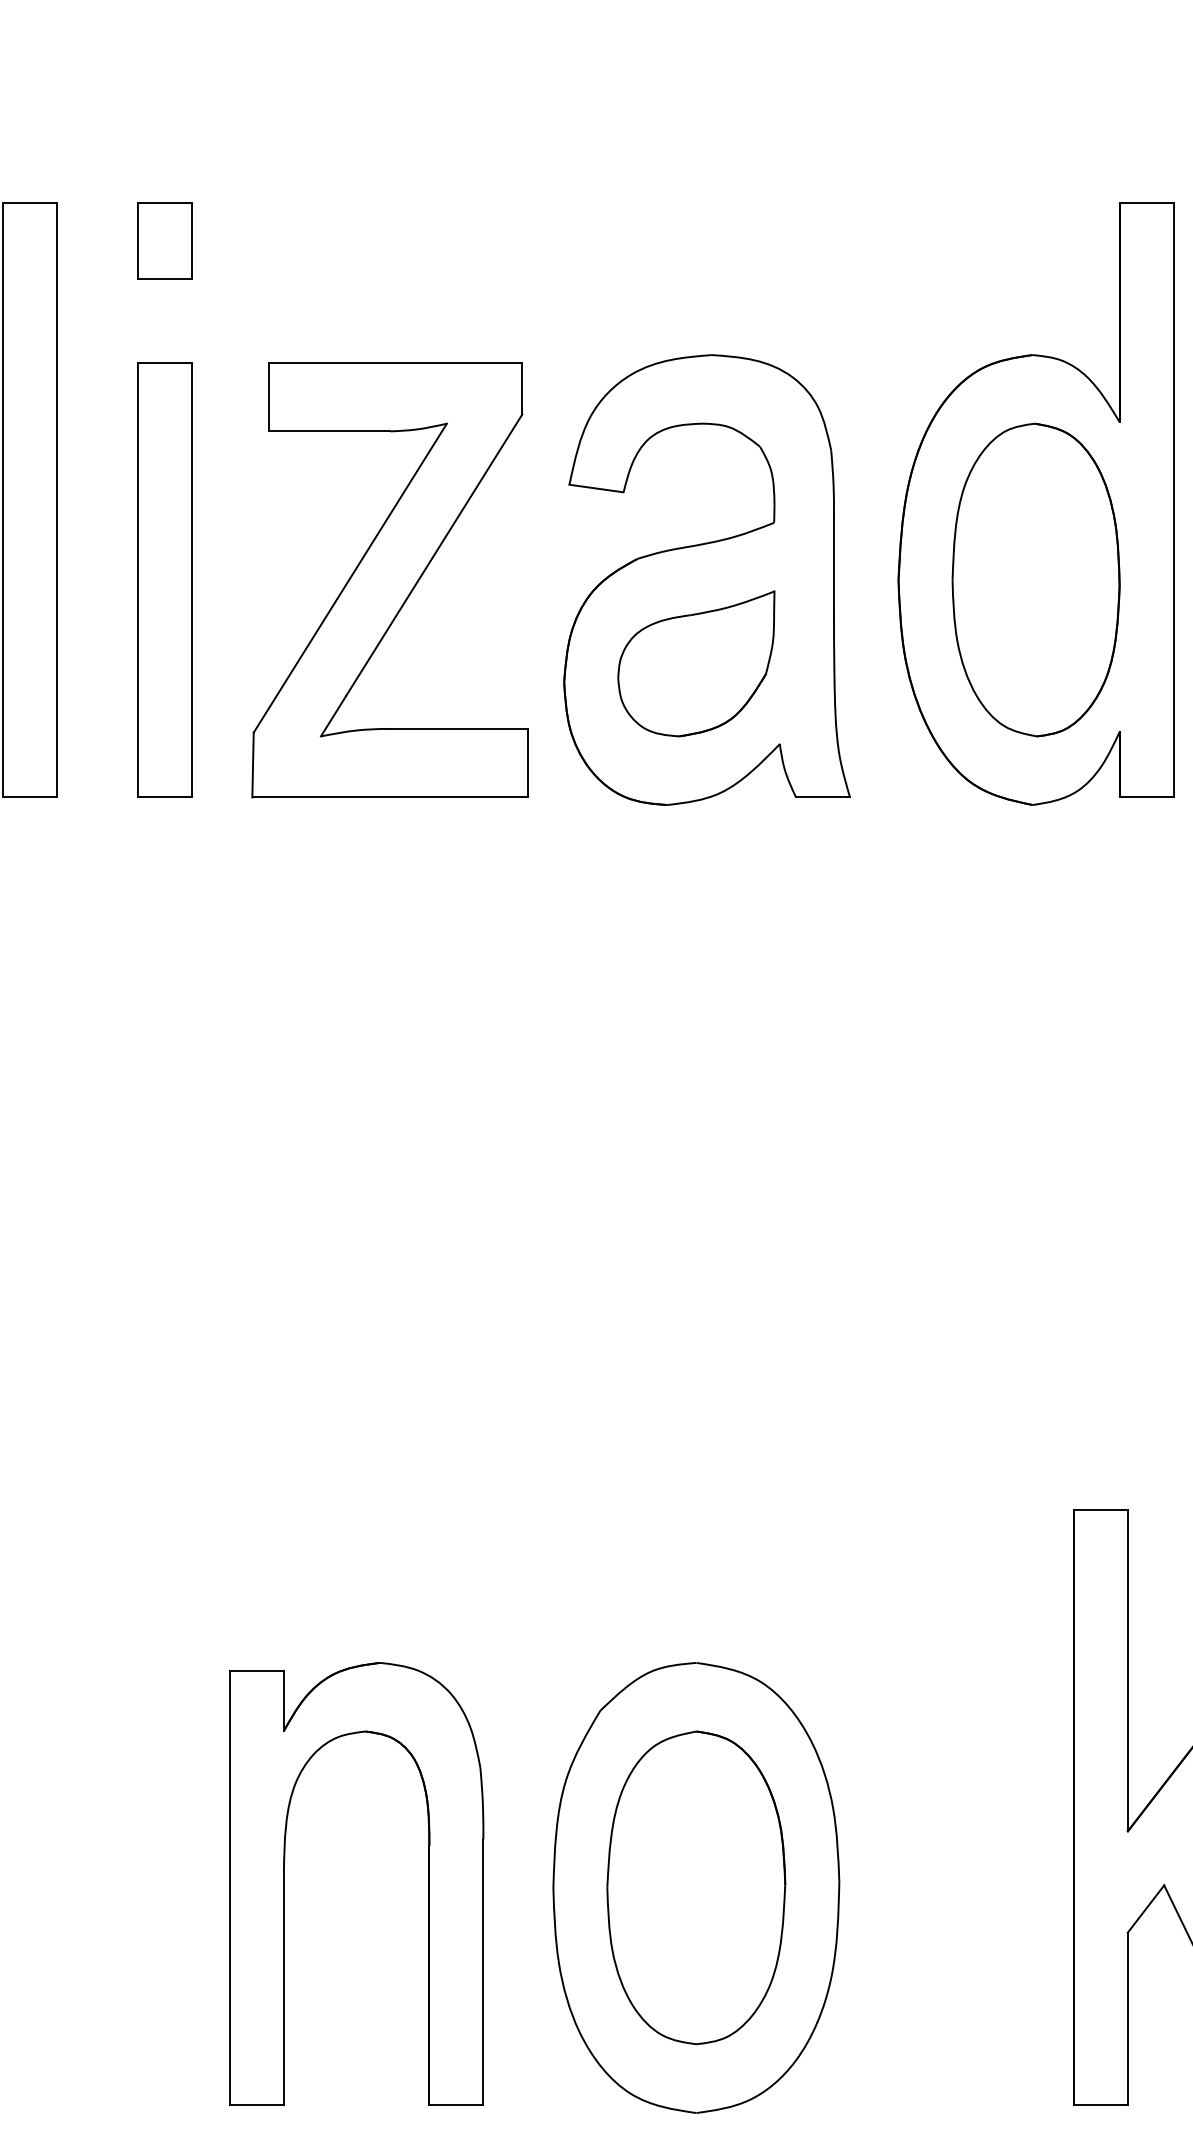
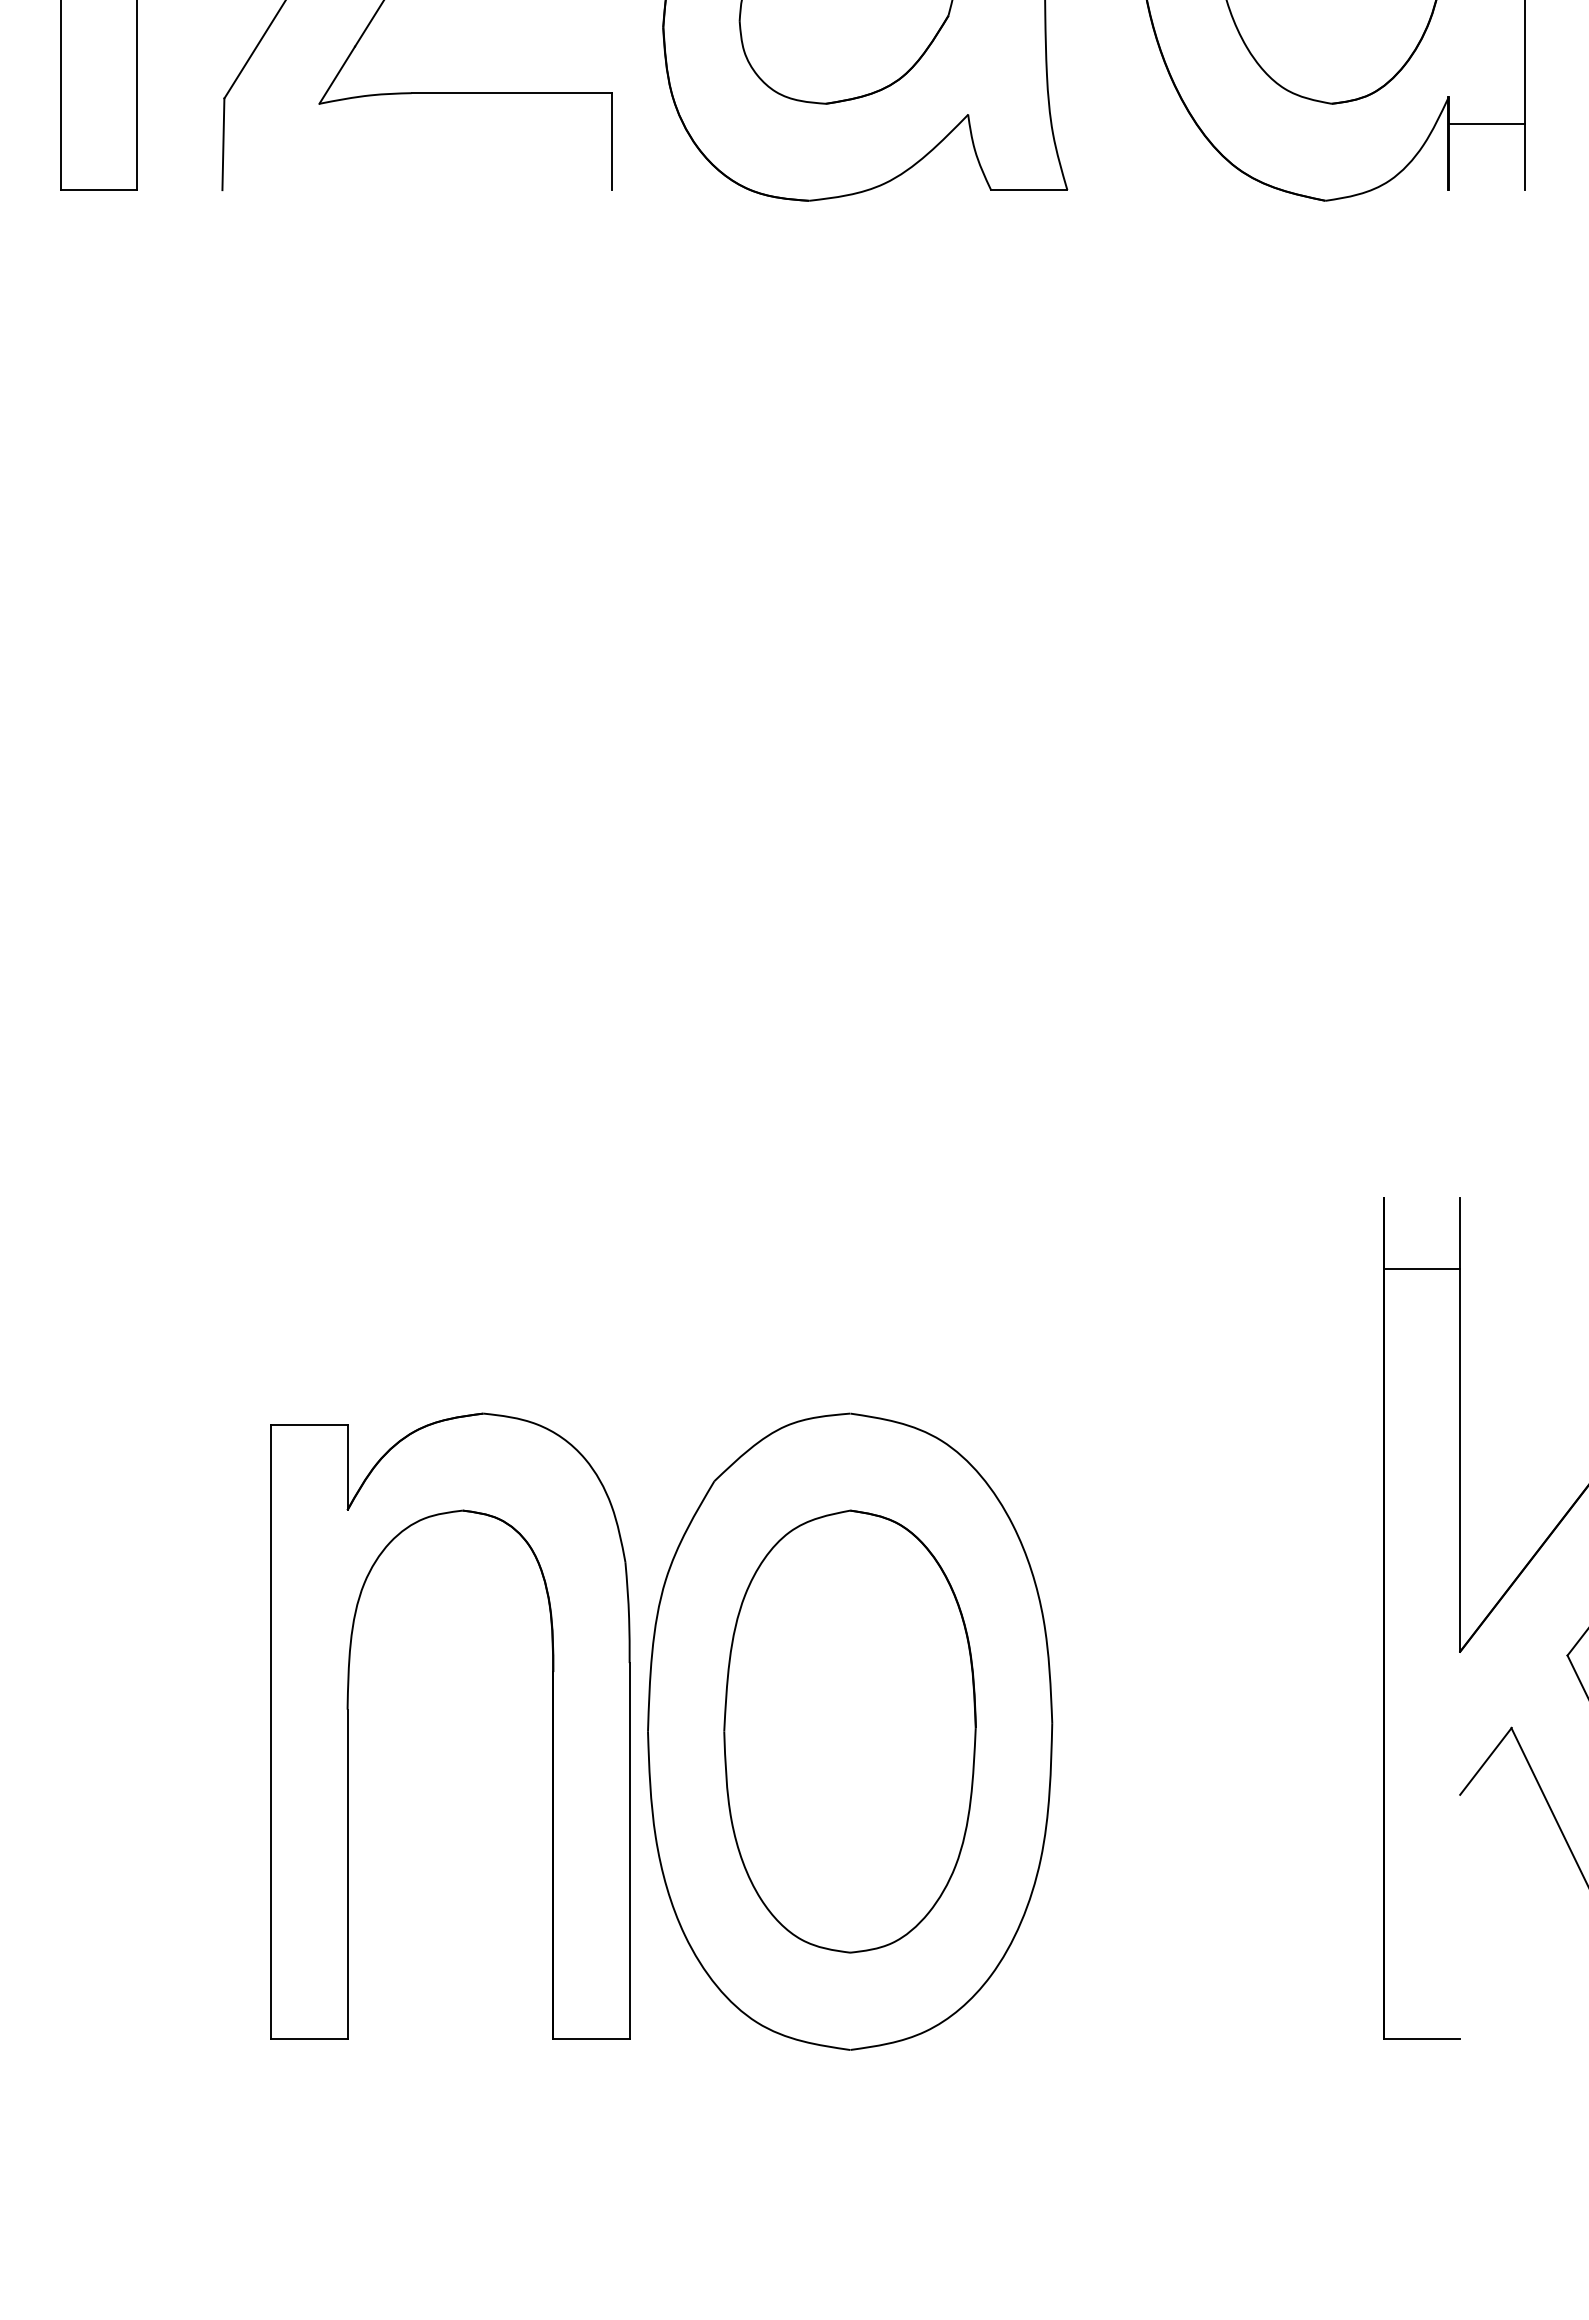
line: (389, 797) -> (416, 190), removed
line: (1146, 797) -> (1486, 123), moved
line: (1100, 1510) -> (1421, 1268), moved
part: (284, 1883) -> (348, 1725), moved
line: (1127, 2018) -> (1459, 1916), removed

